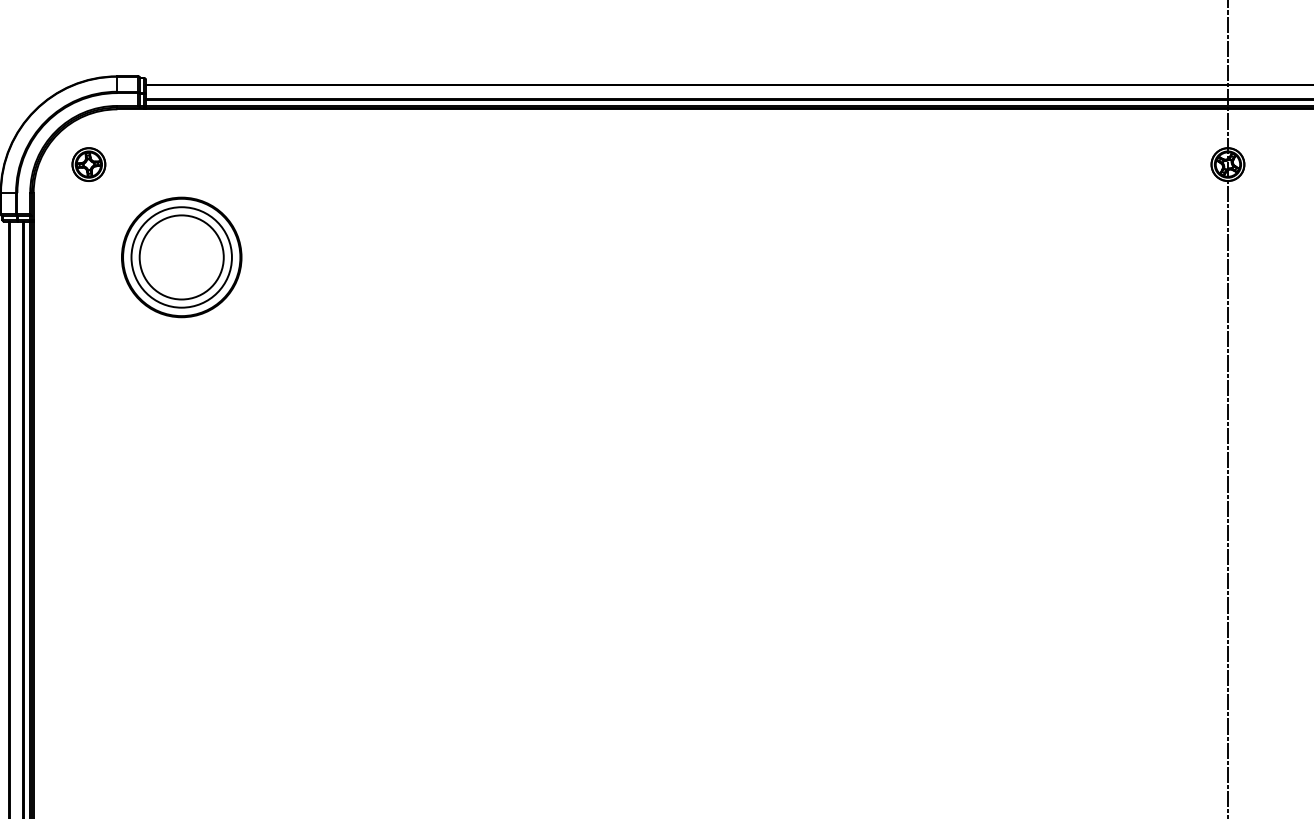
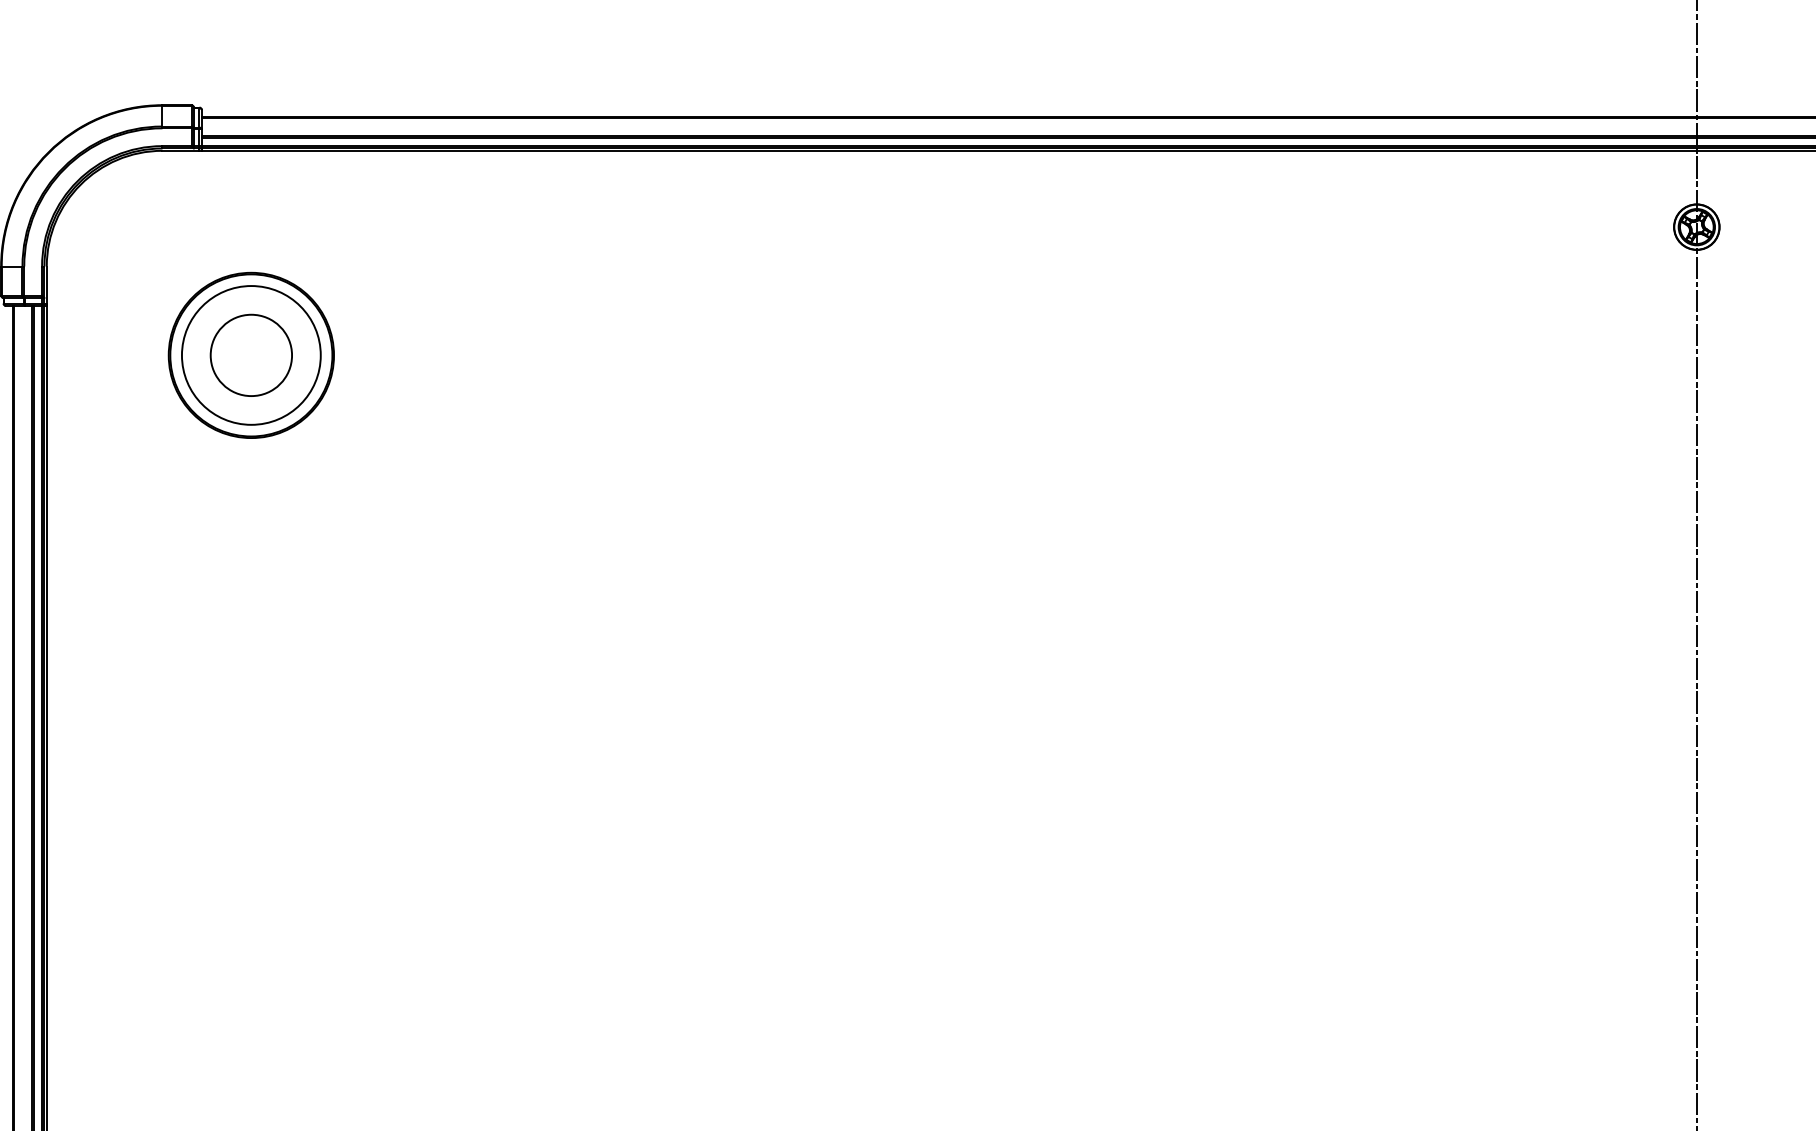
part: (88, 164) -> (122, 226), removed
circle: (181, 257) -> (251, 355), size x0.7

